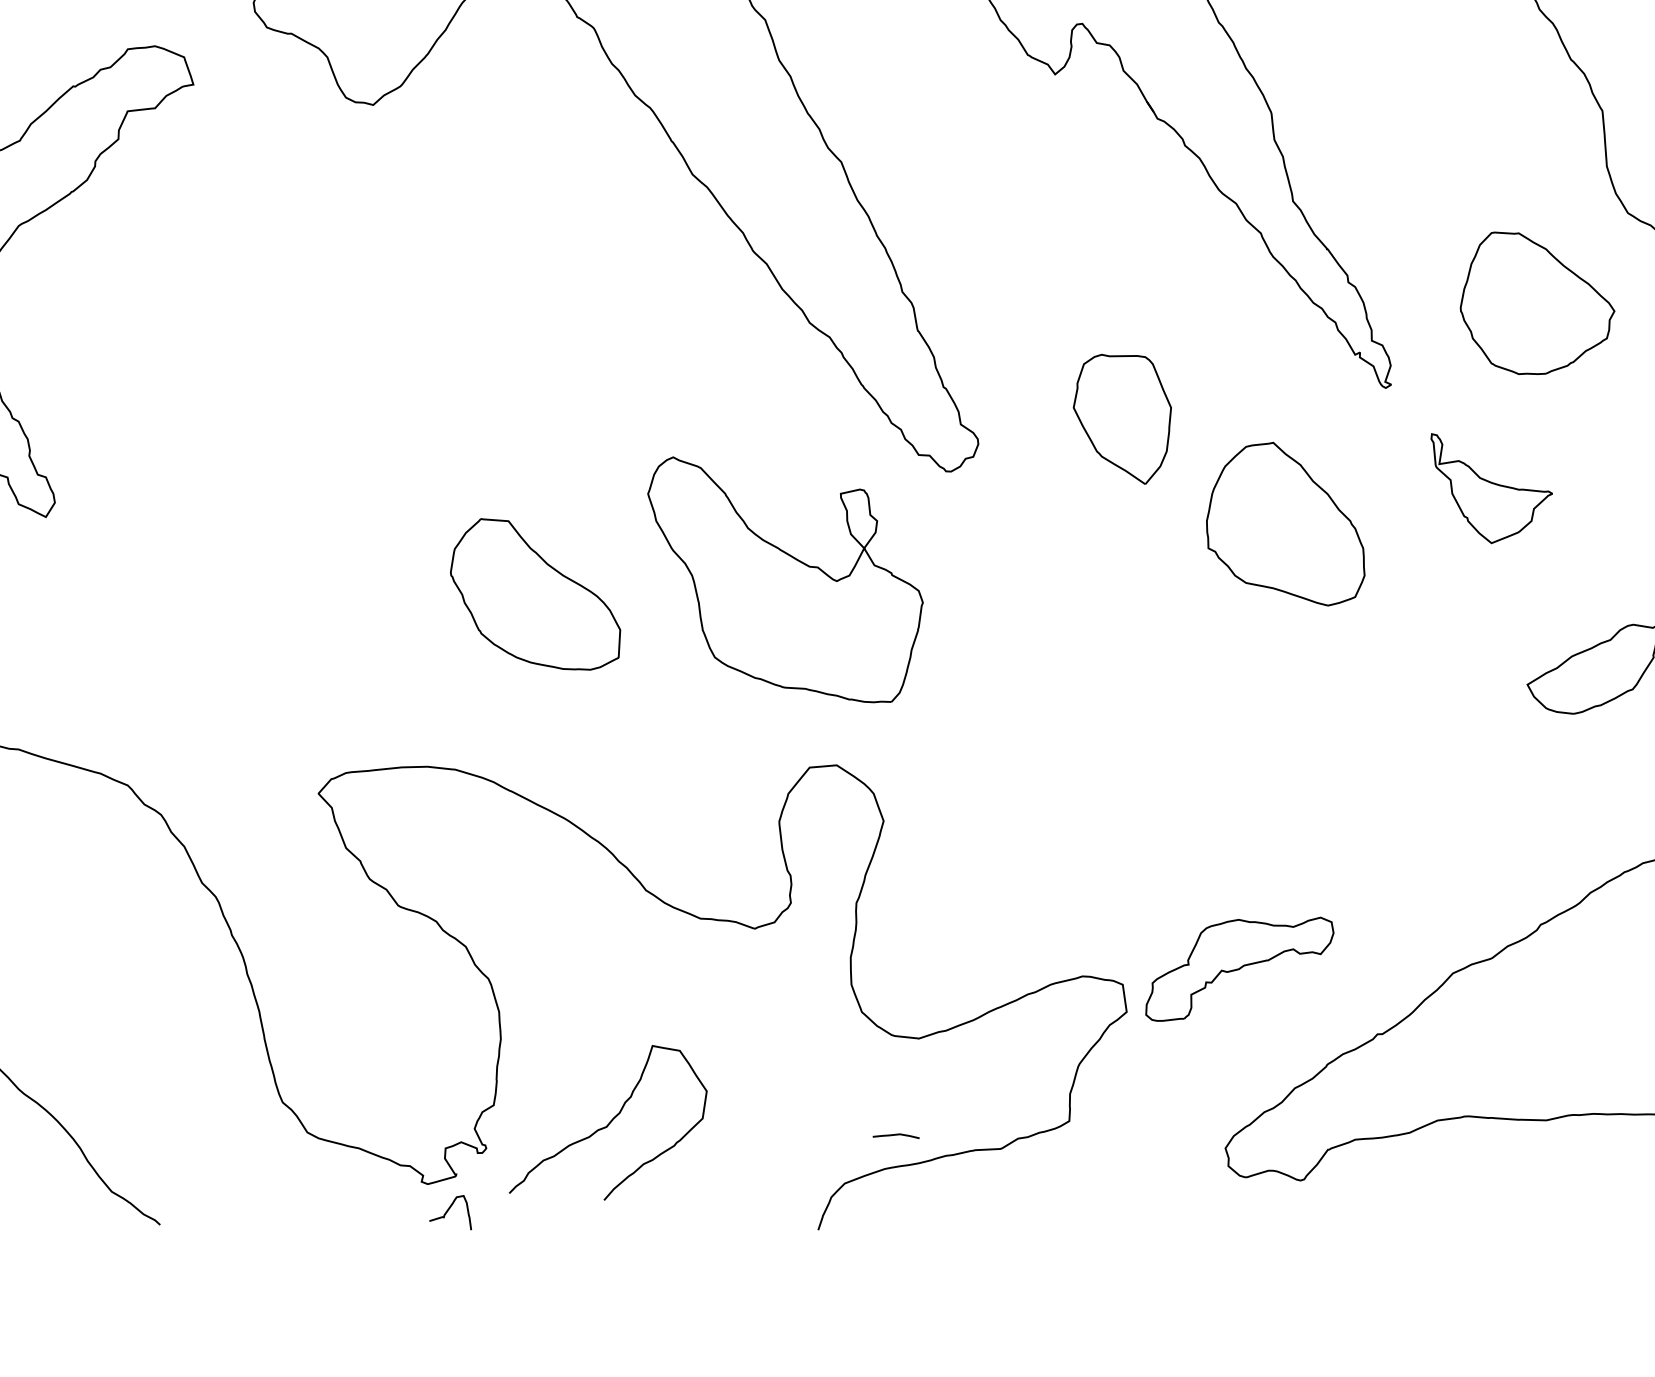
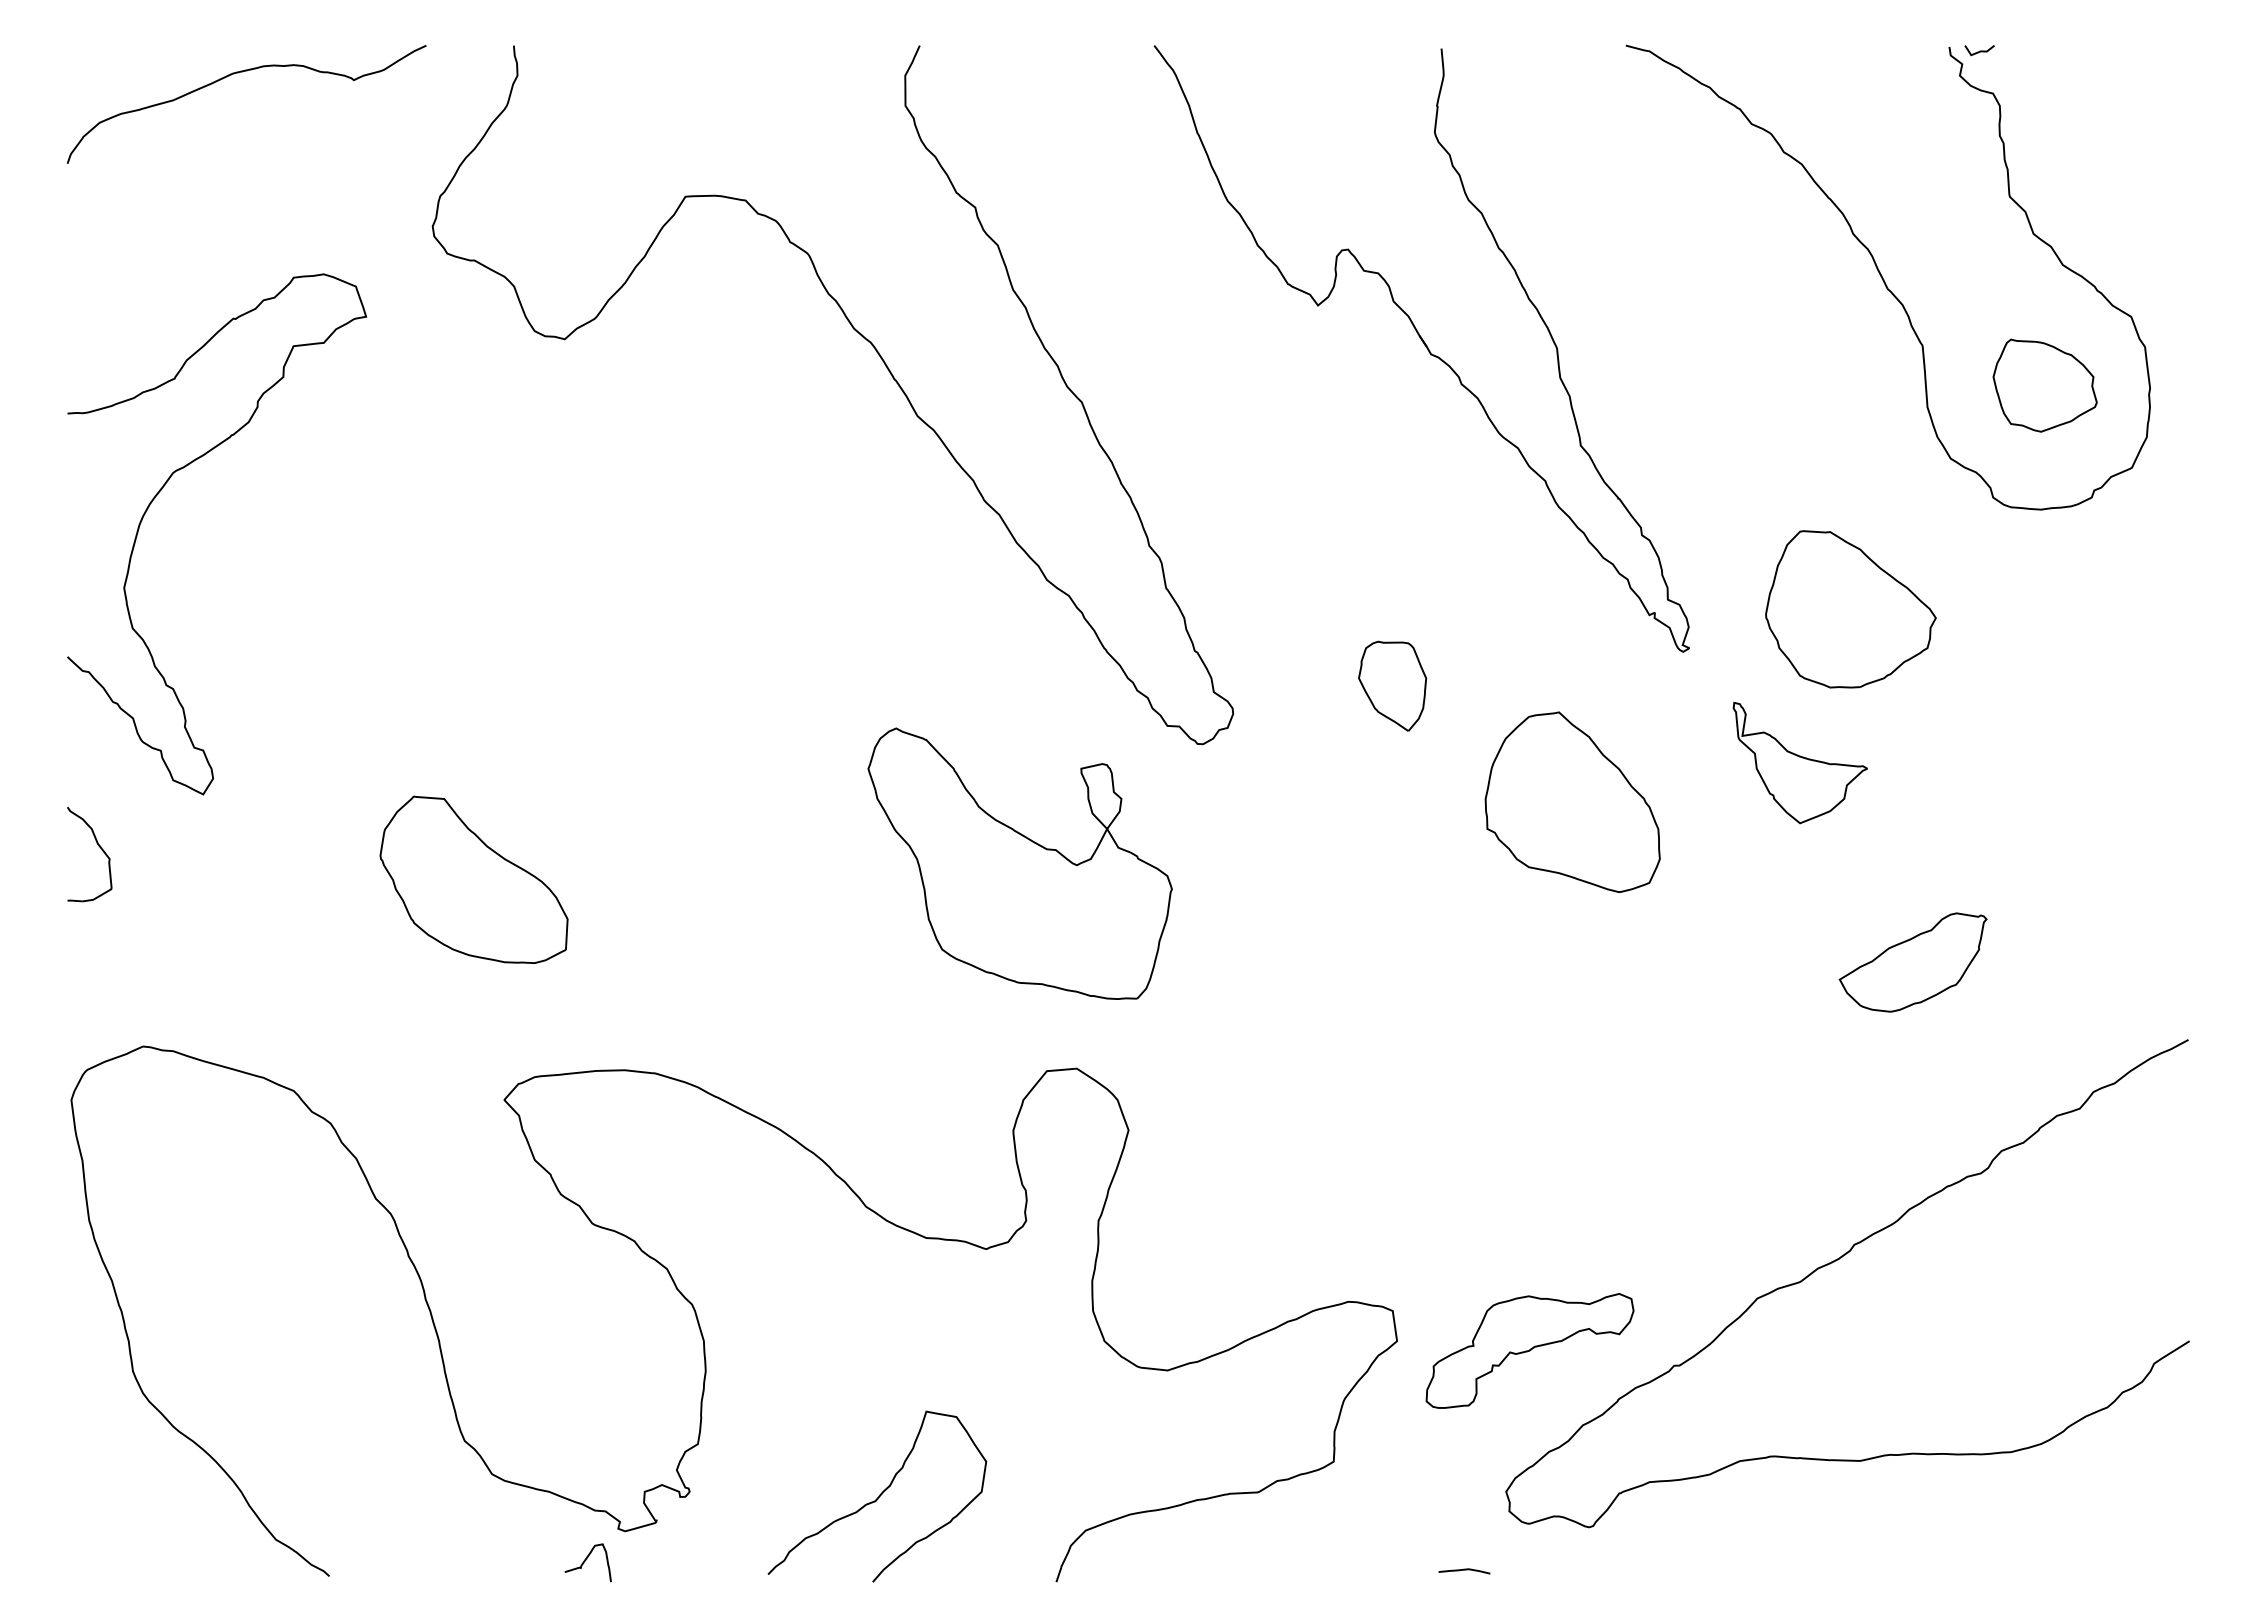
part: (1537, 303) -> (1850, 609), moved
part: (1122, 418) -> (1392, 685), size x0.62
part: (535, 594) -> (473, 879), moved
part: (1239, 968) -> (1529, 1350), moved
curve: (609, 1122) -> (878, 1496), moved
curve: (896, 1135) -> (1464, 1570), moved
curve: (449, 1210) -> (586, 1560), moved

